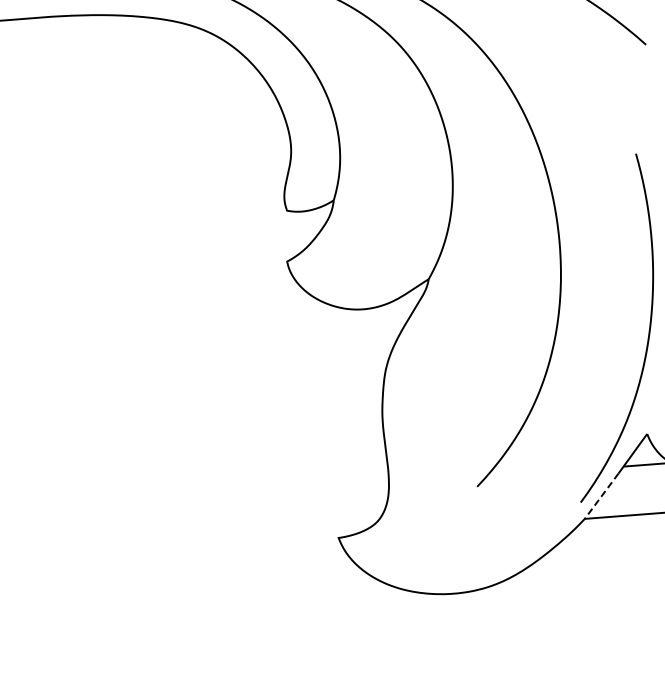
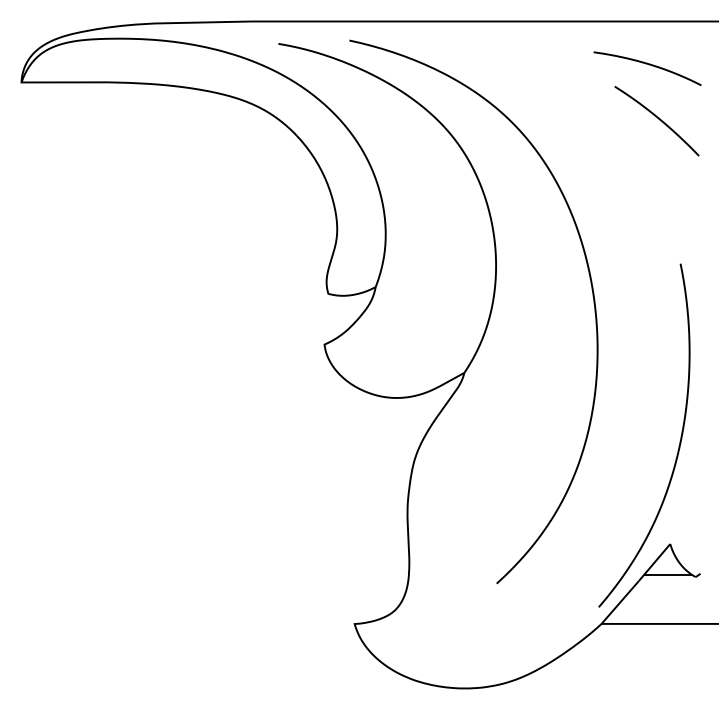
line: (601, 496) -> (619, 602), dashed -> solid

